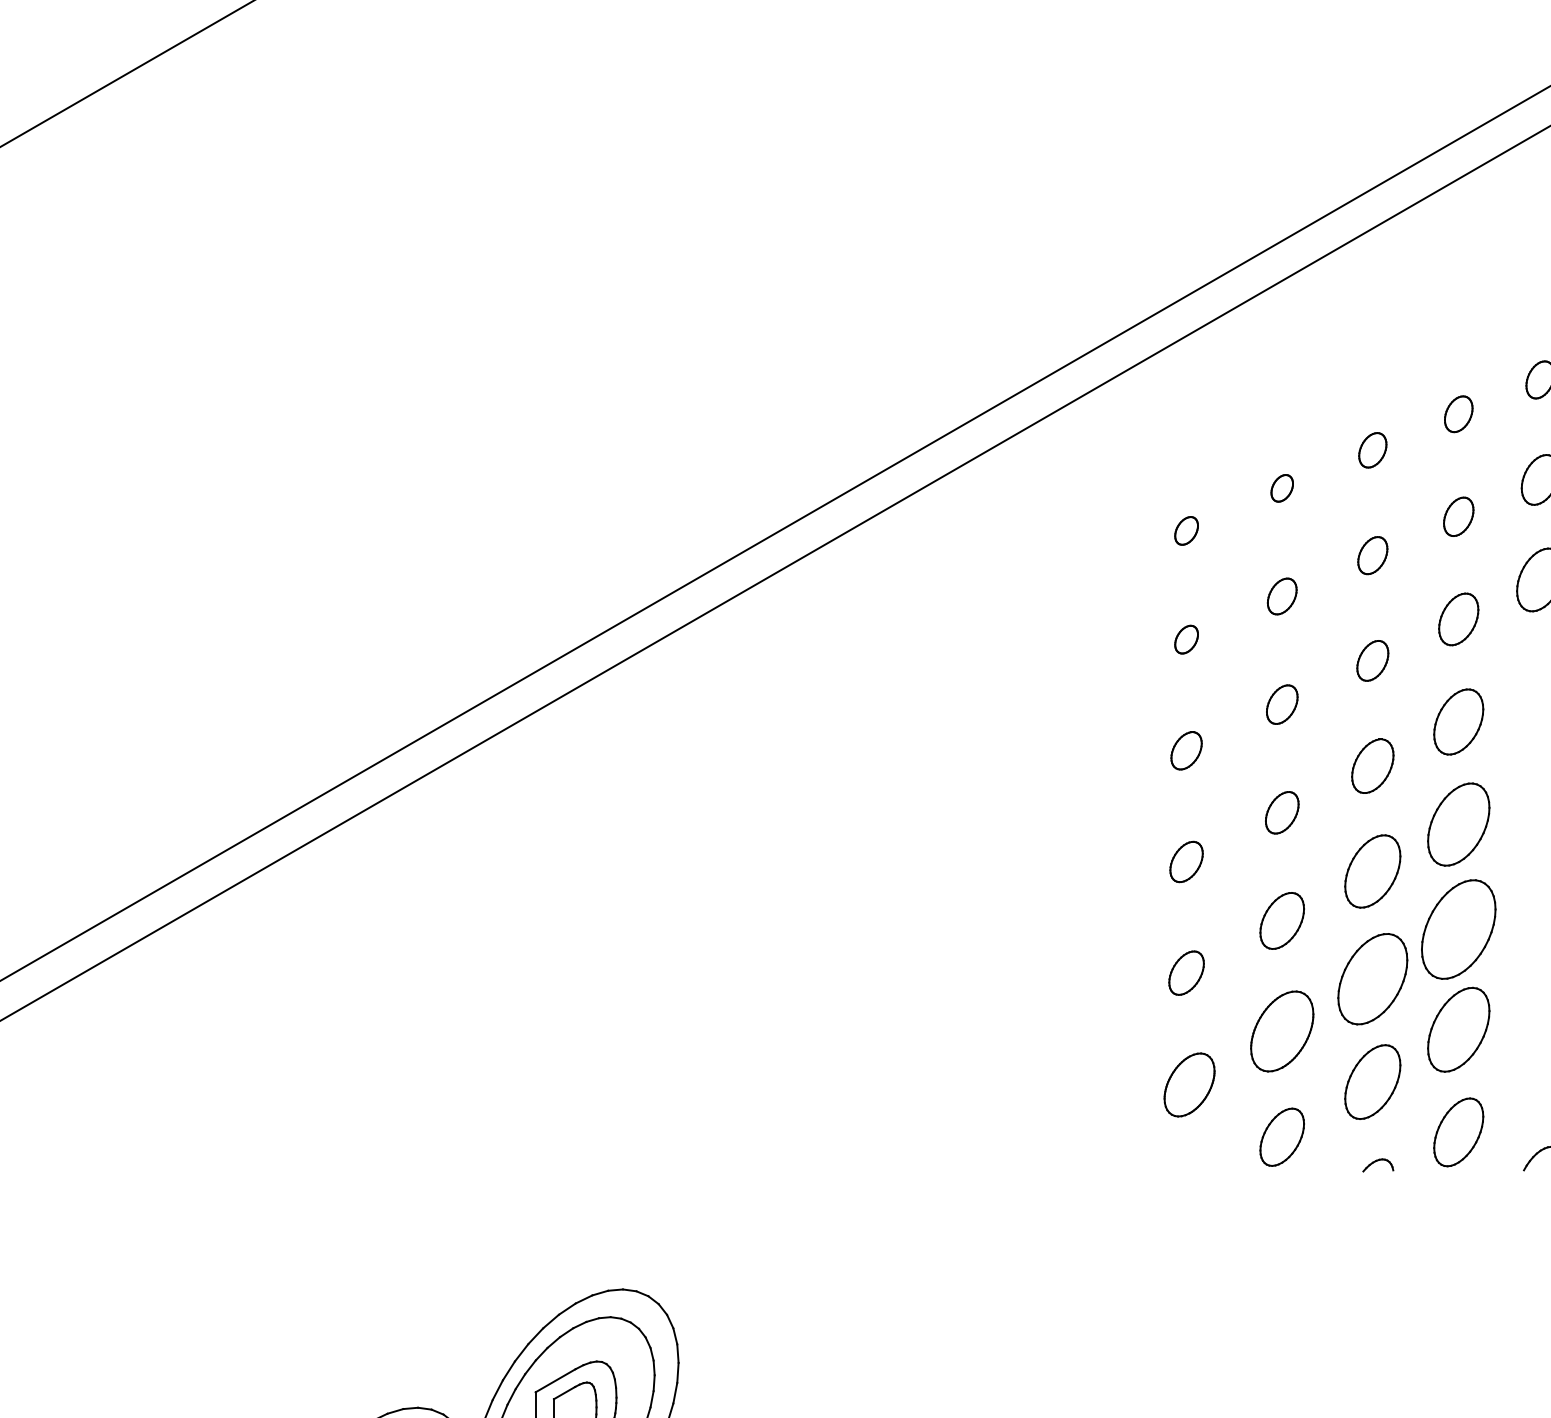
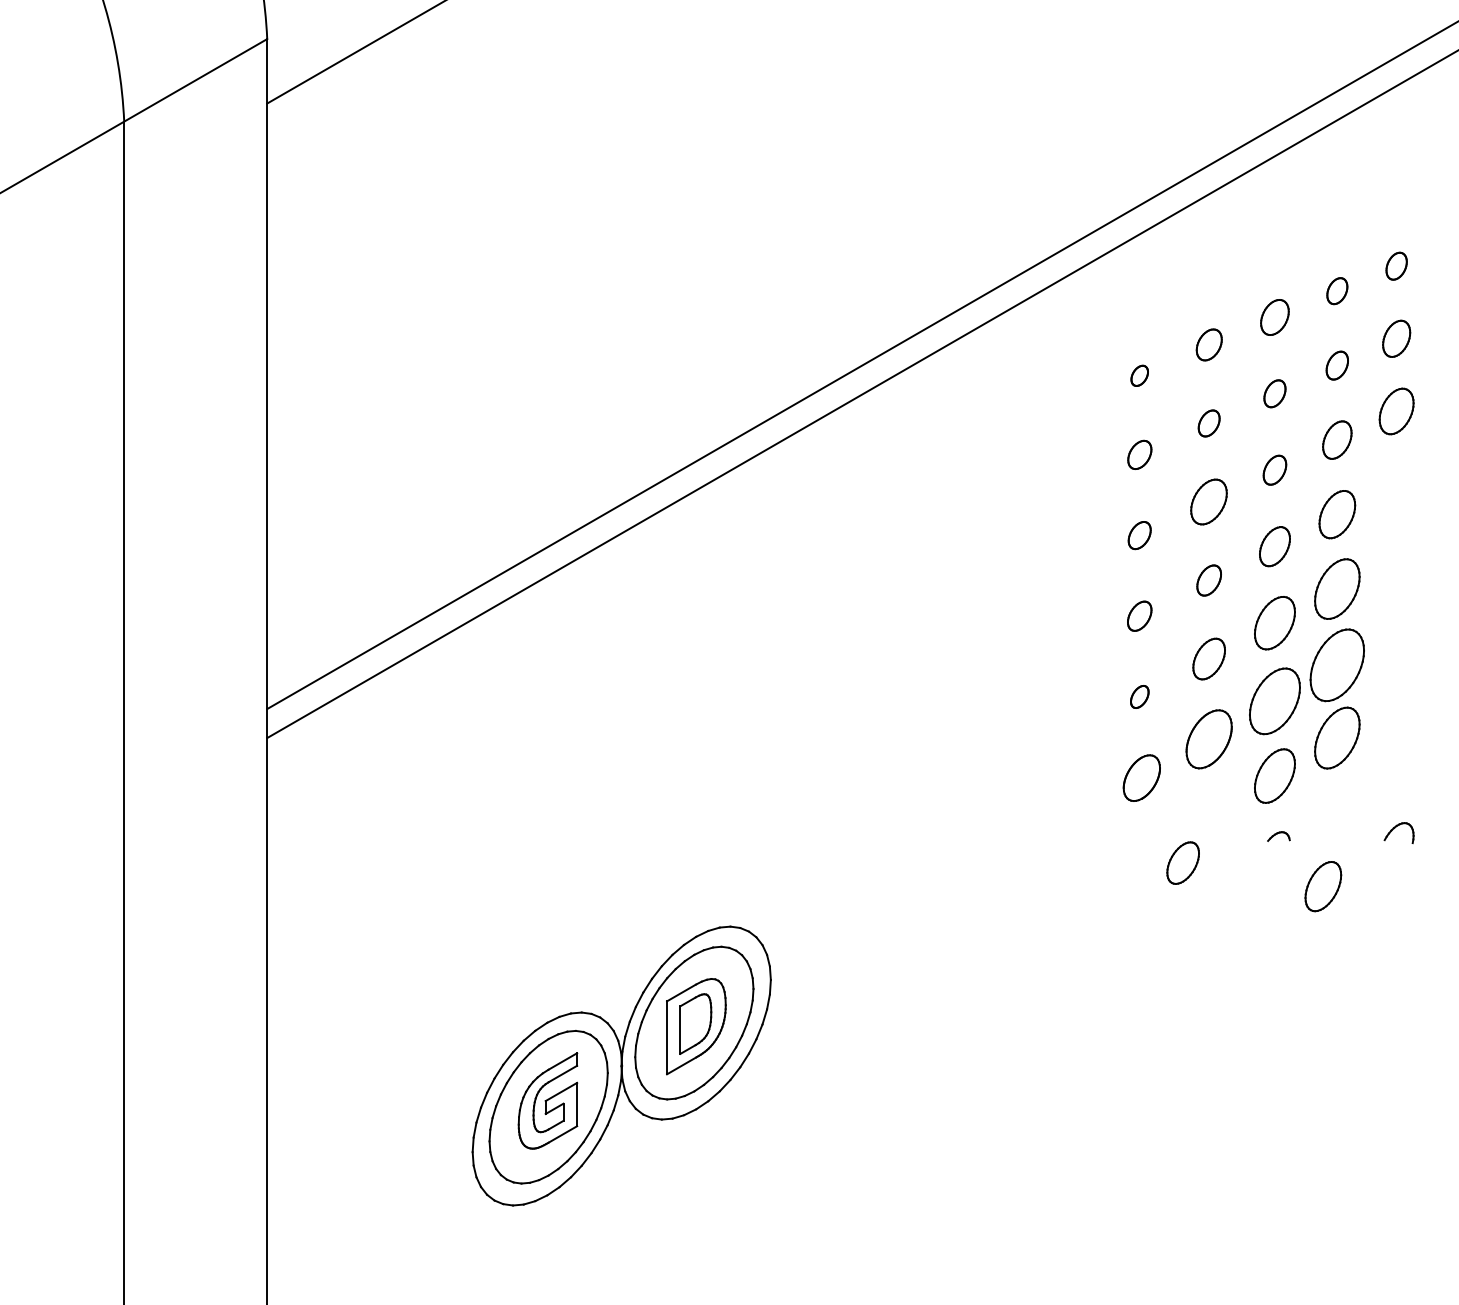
part: (1372, 449) -> (1274, 316), size x1.4
part: (1281, 487) -> (1208, 344), size x1.6
part: (1186, 639) -> (1139, 454), size x1.4
part: (1282, 703) -> (1209, 501), size x1.6
part: (1186, 972) -> (1139, 696), size x0.7
part: (1458, 1132) -> (1323, 886), moved
part: (1281, 1136) -> (1182, 862), moved

